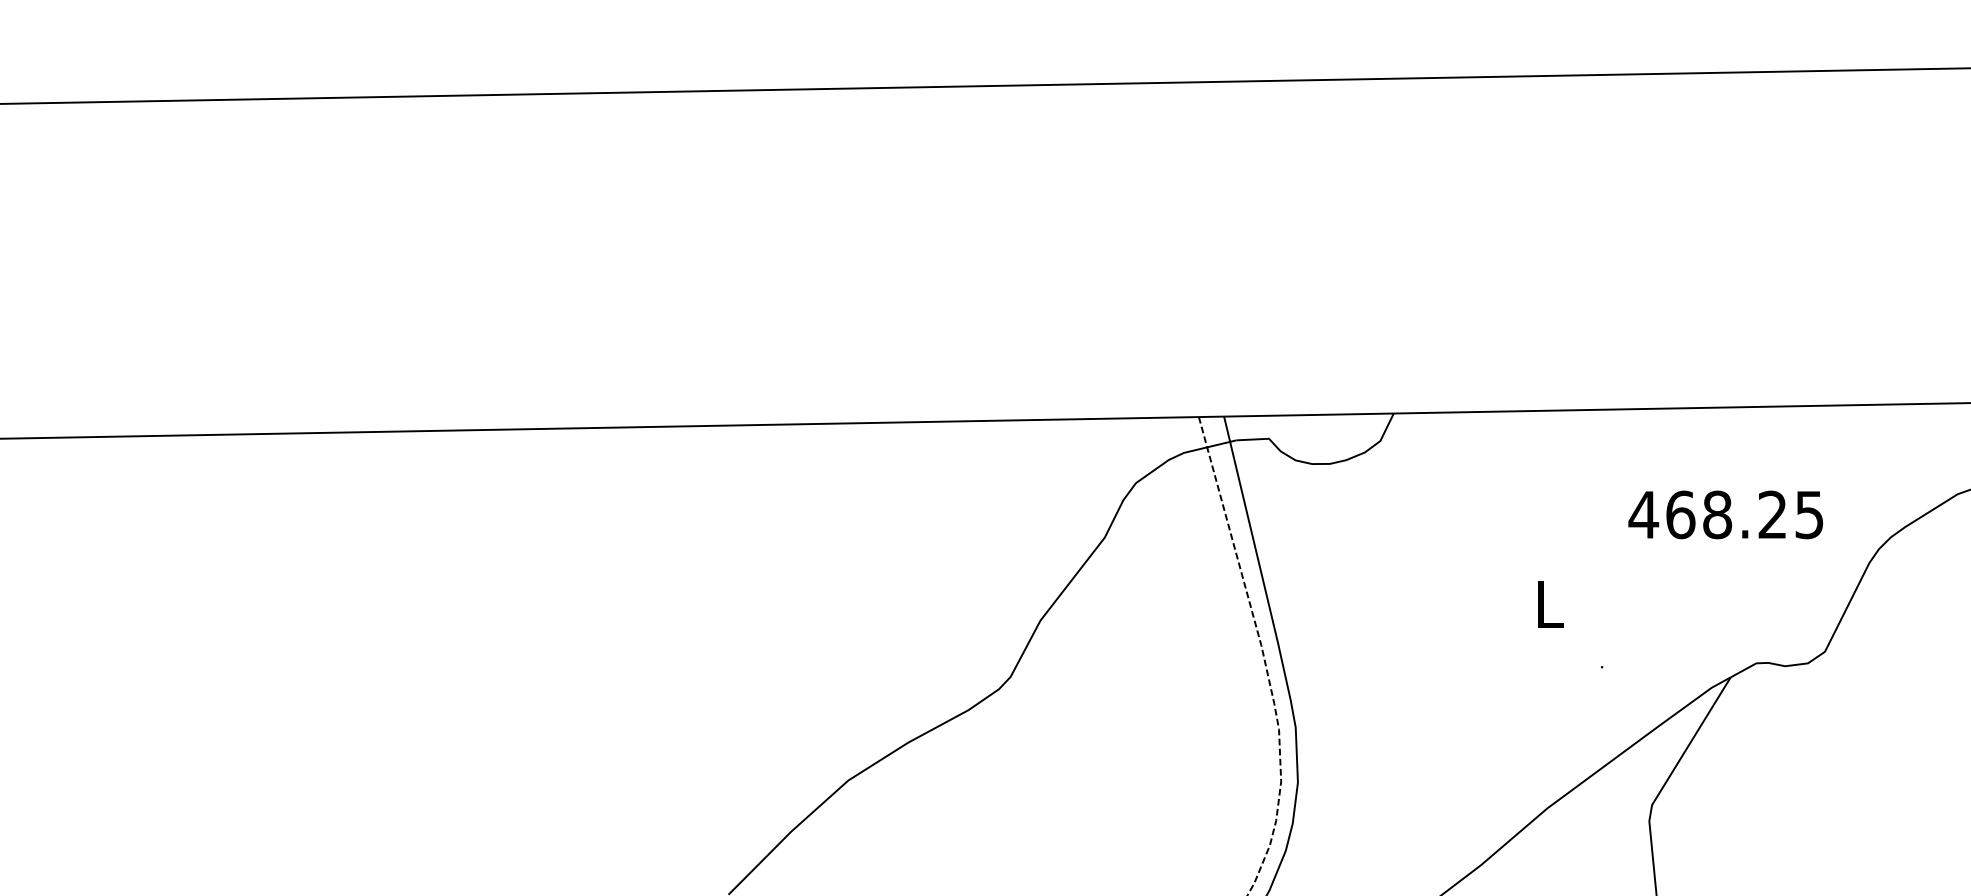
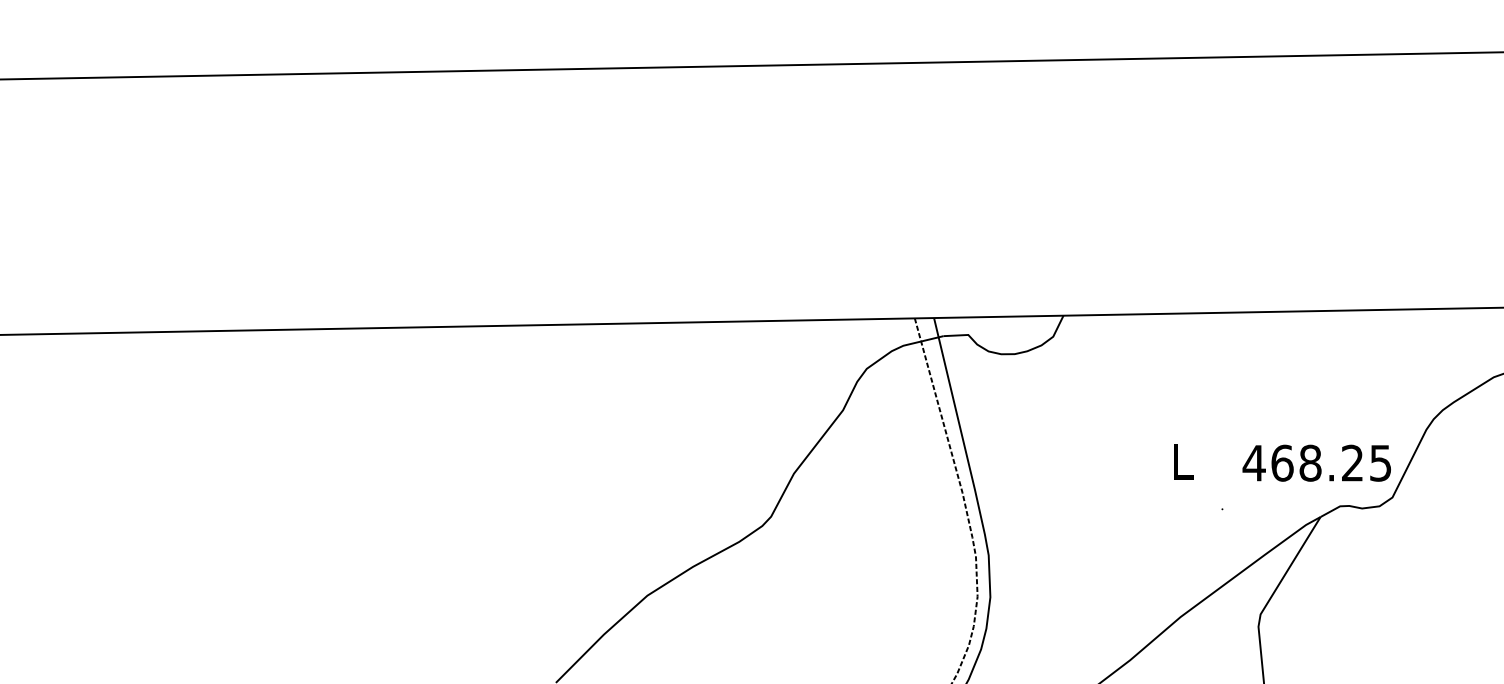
text: (1725, 514) -> (1316, 462), moved

